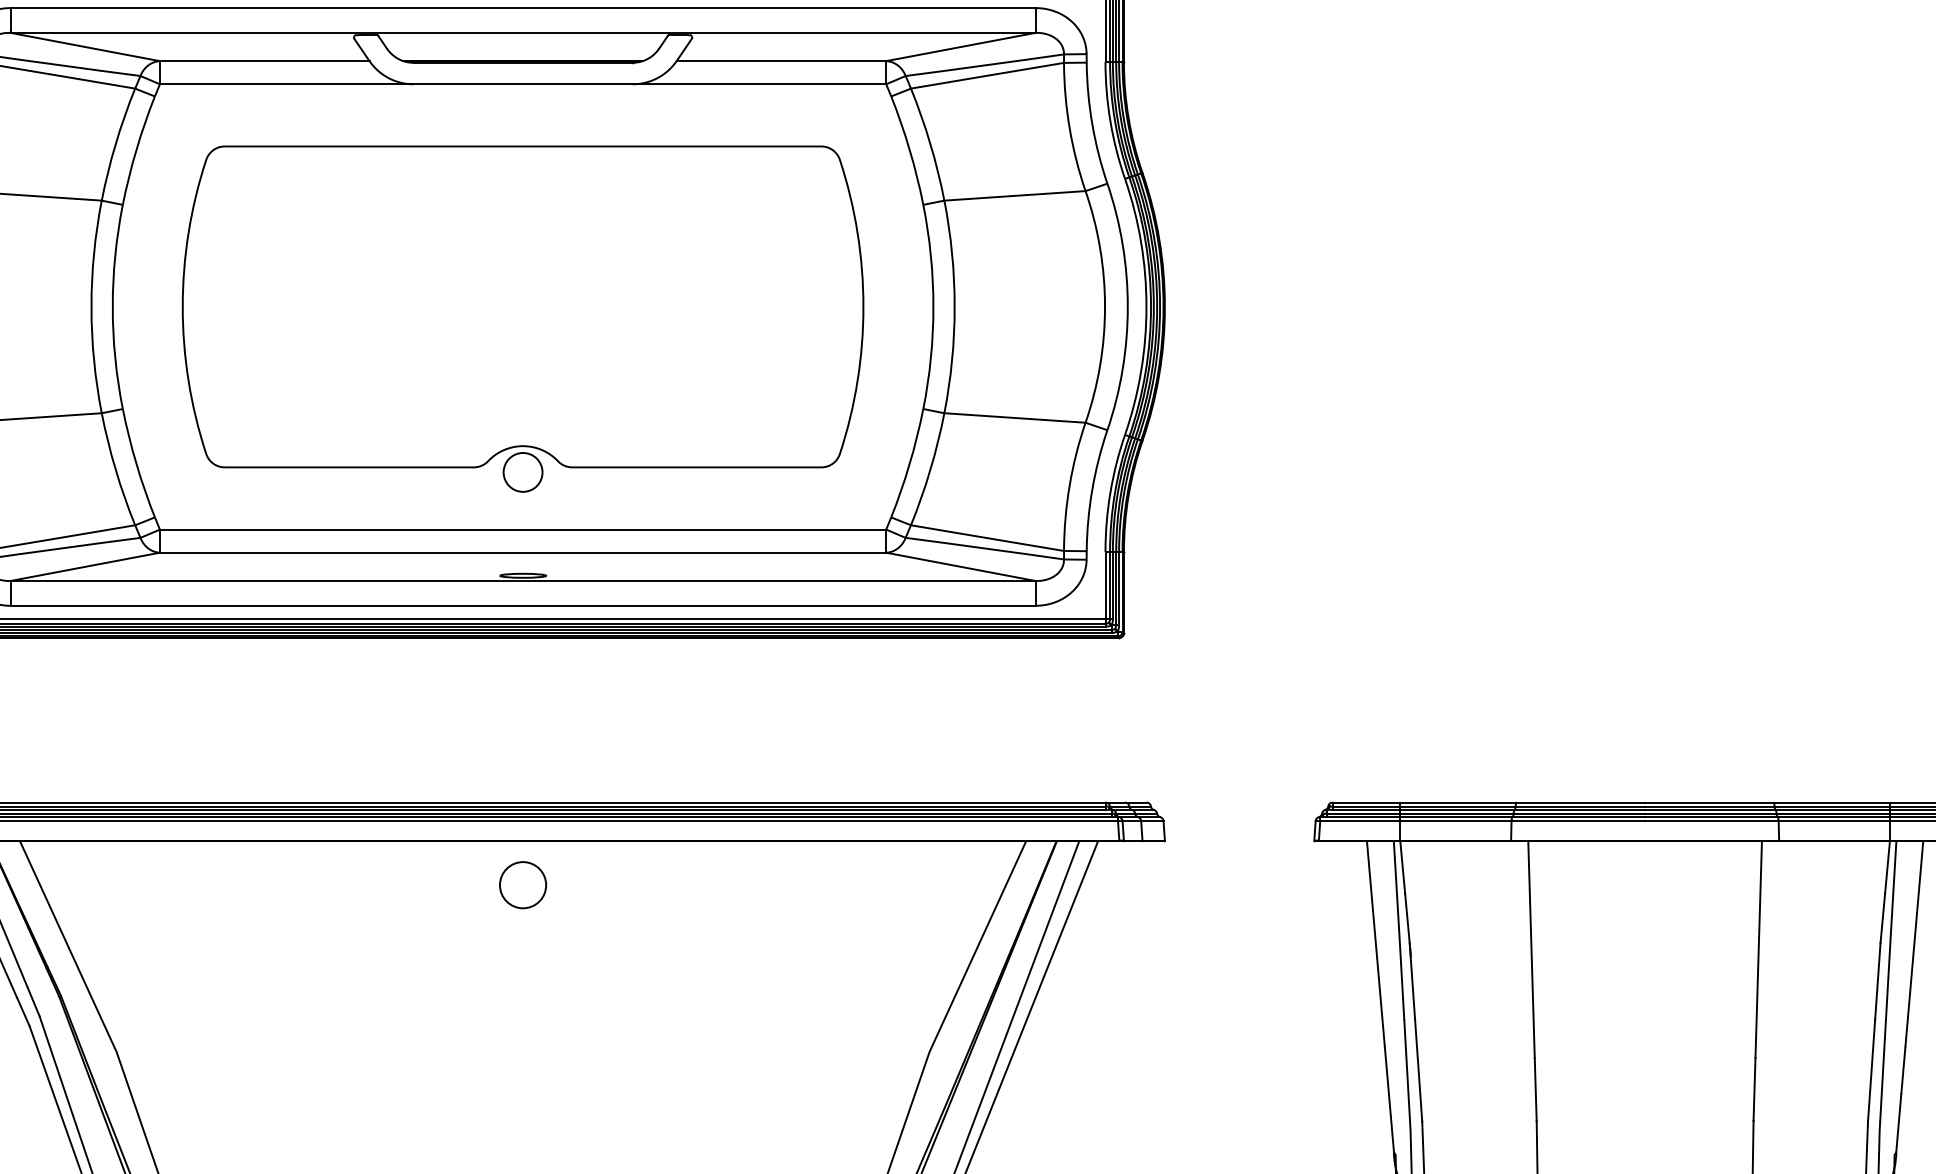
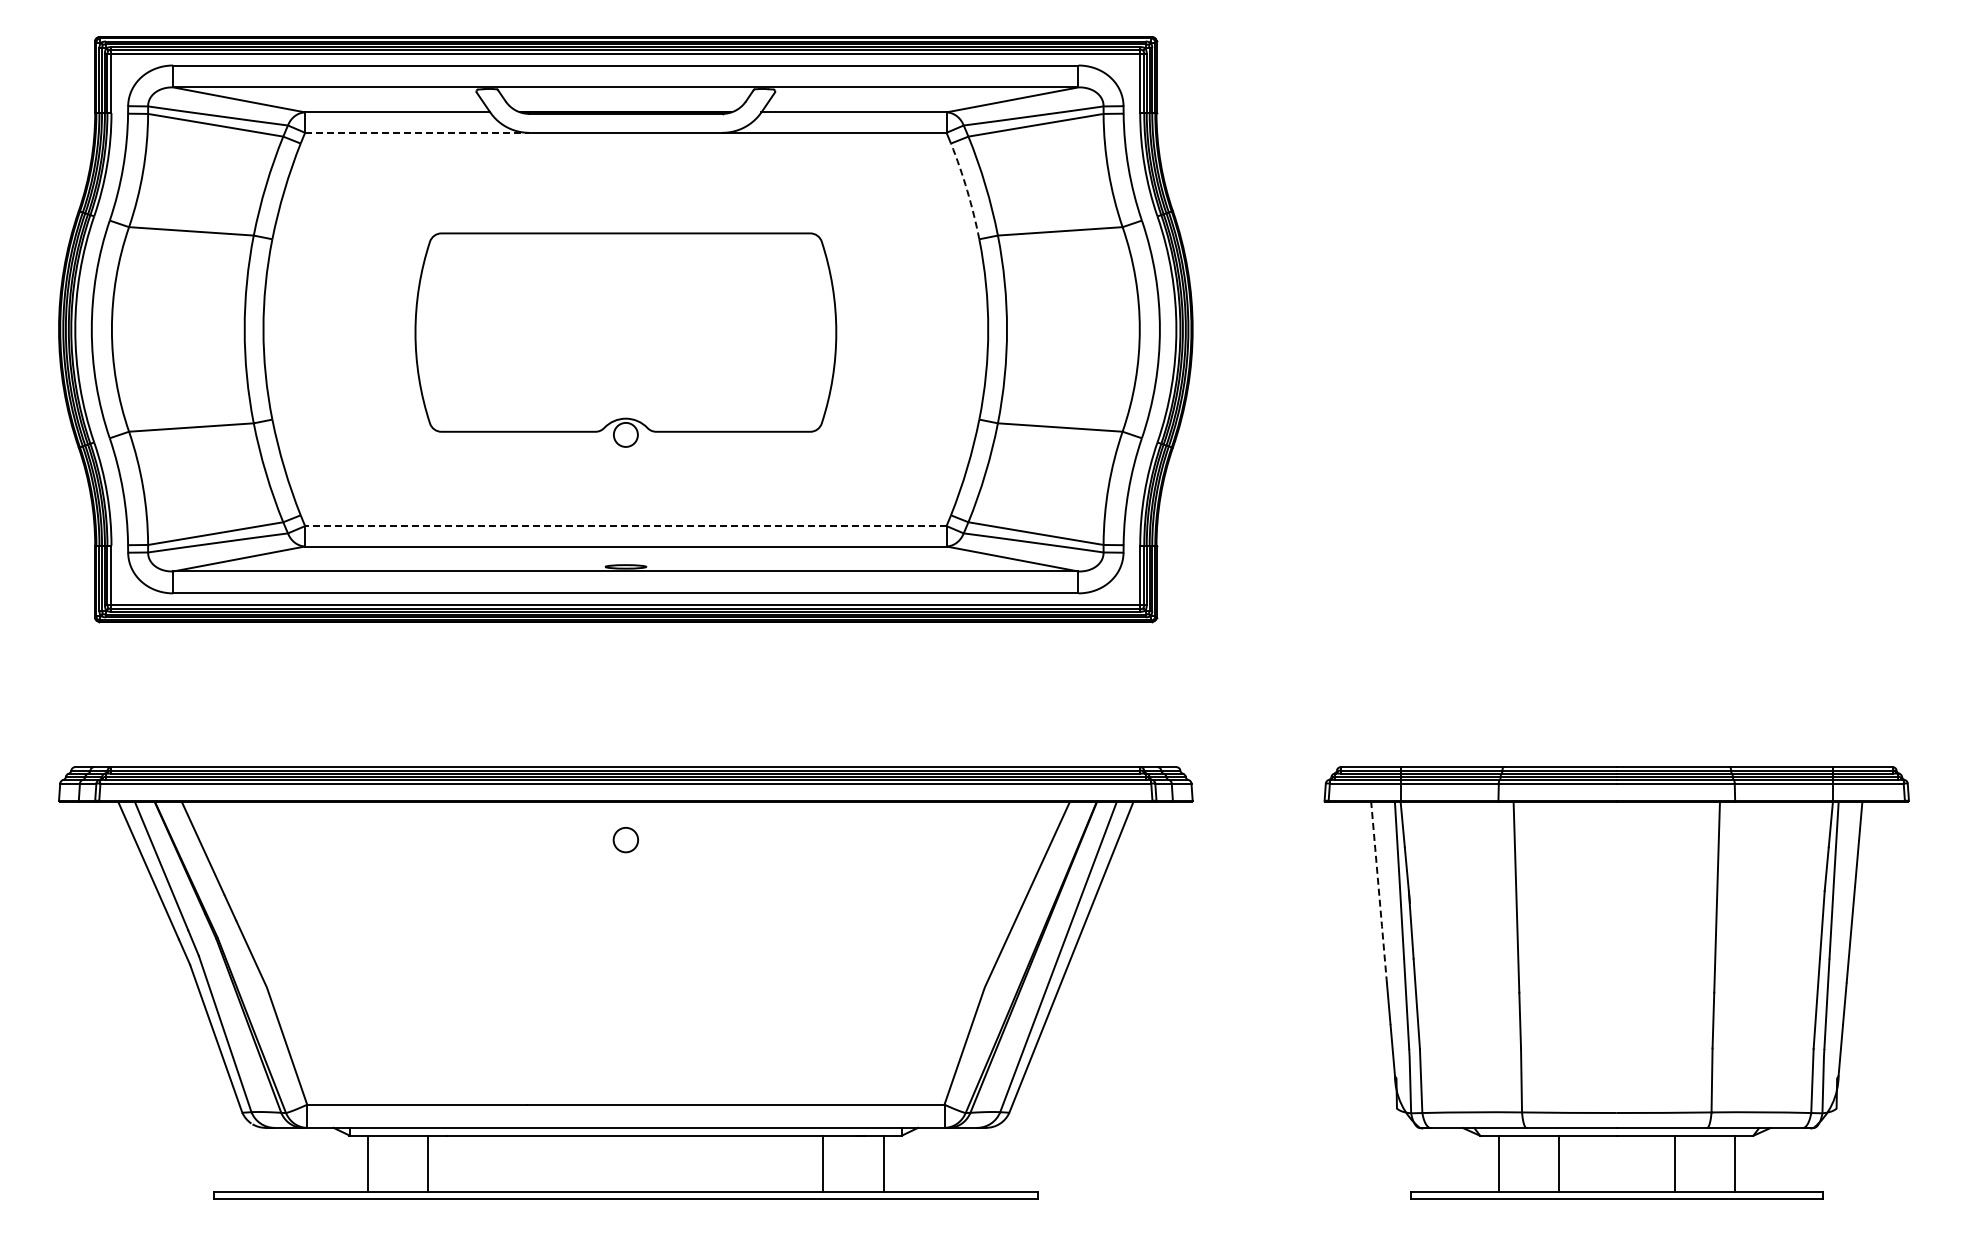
line: (286, 83) -> (416, 132), solid -> dashed
arc: (909, 149) -> (967, 190), solid -> dashed
part: (522, 318) -> (625, 339), size x0.7
line: (522, 530) -> (625, 526), solid -> dashed
circle: (522, 884) -> (625, 839), size x0.6
line: (1376, 943) -> (1379, 891), solid -> dashed

